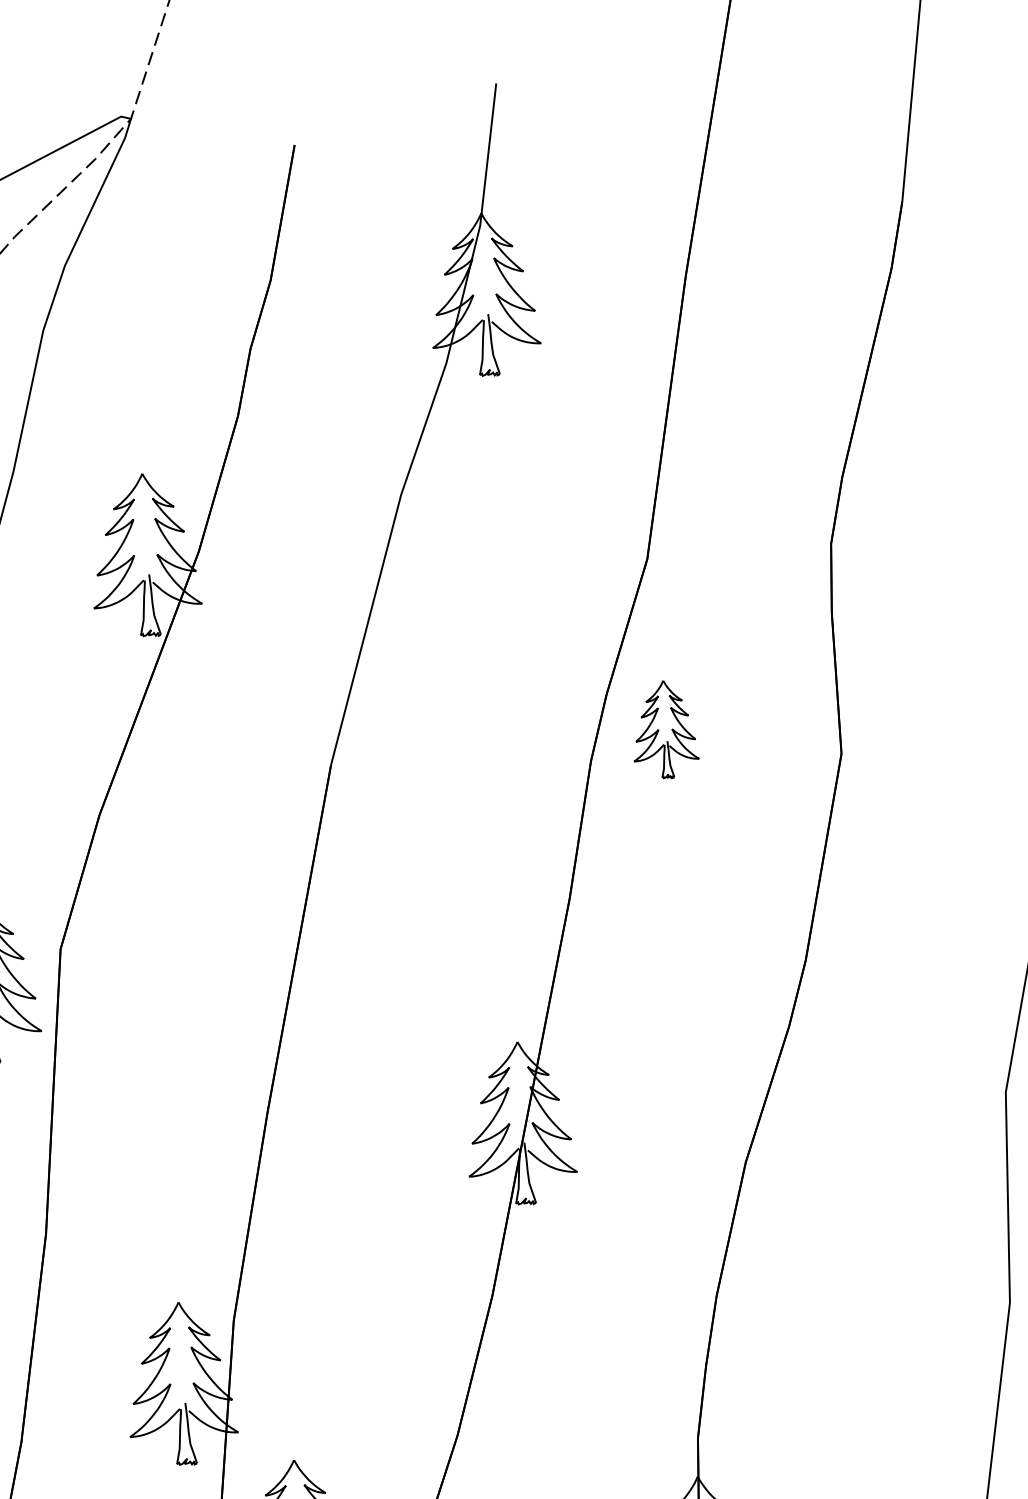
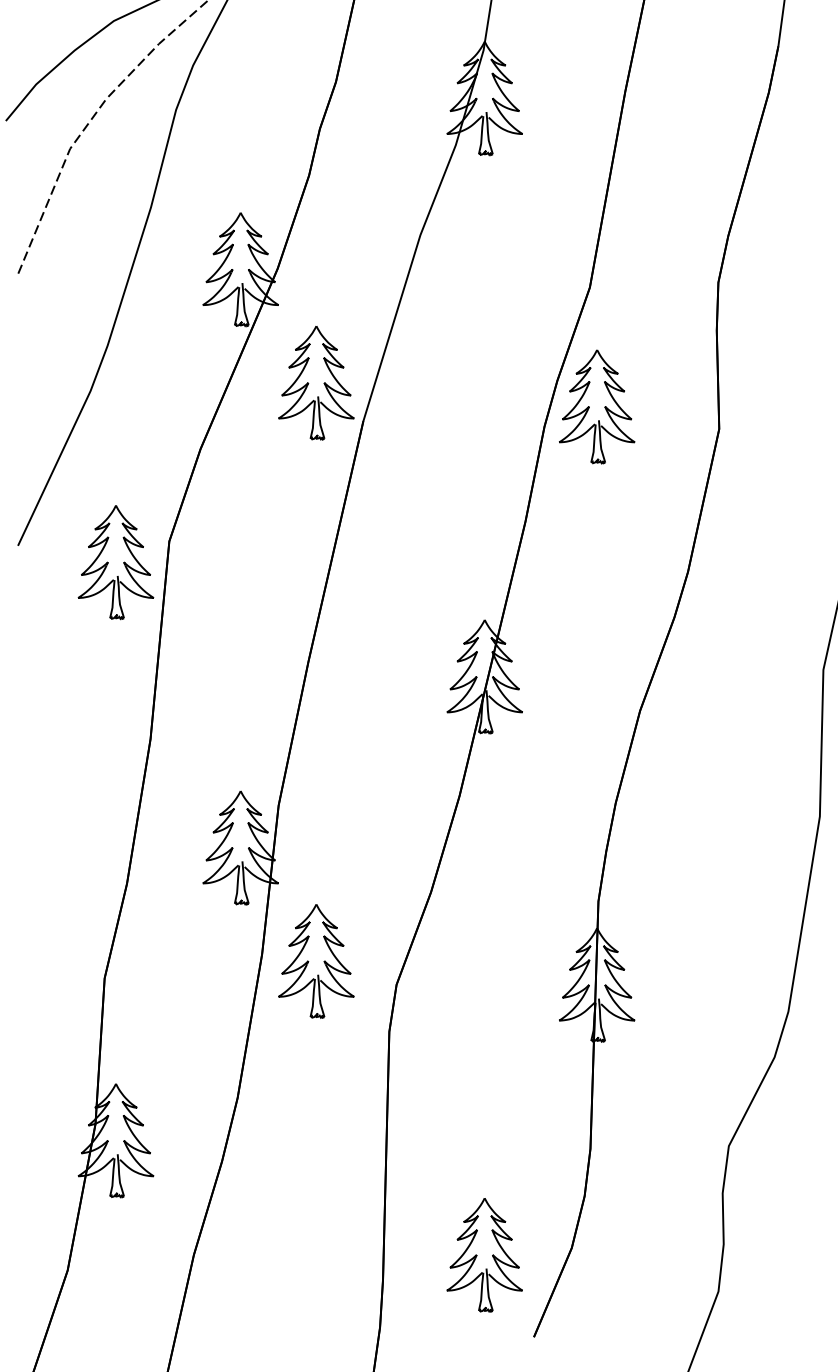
part: (261, 713) -> (316, 383), added
part: (665, 729) -> (597, 406), size x1.67

